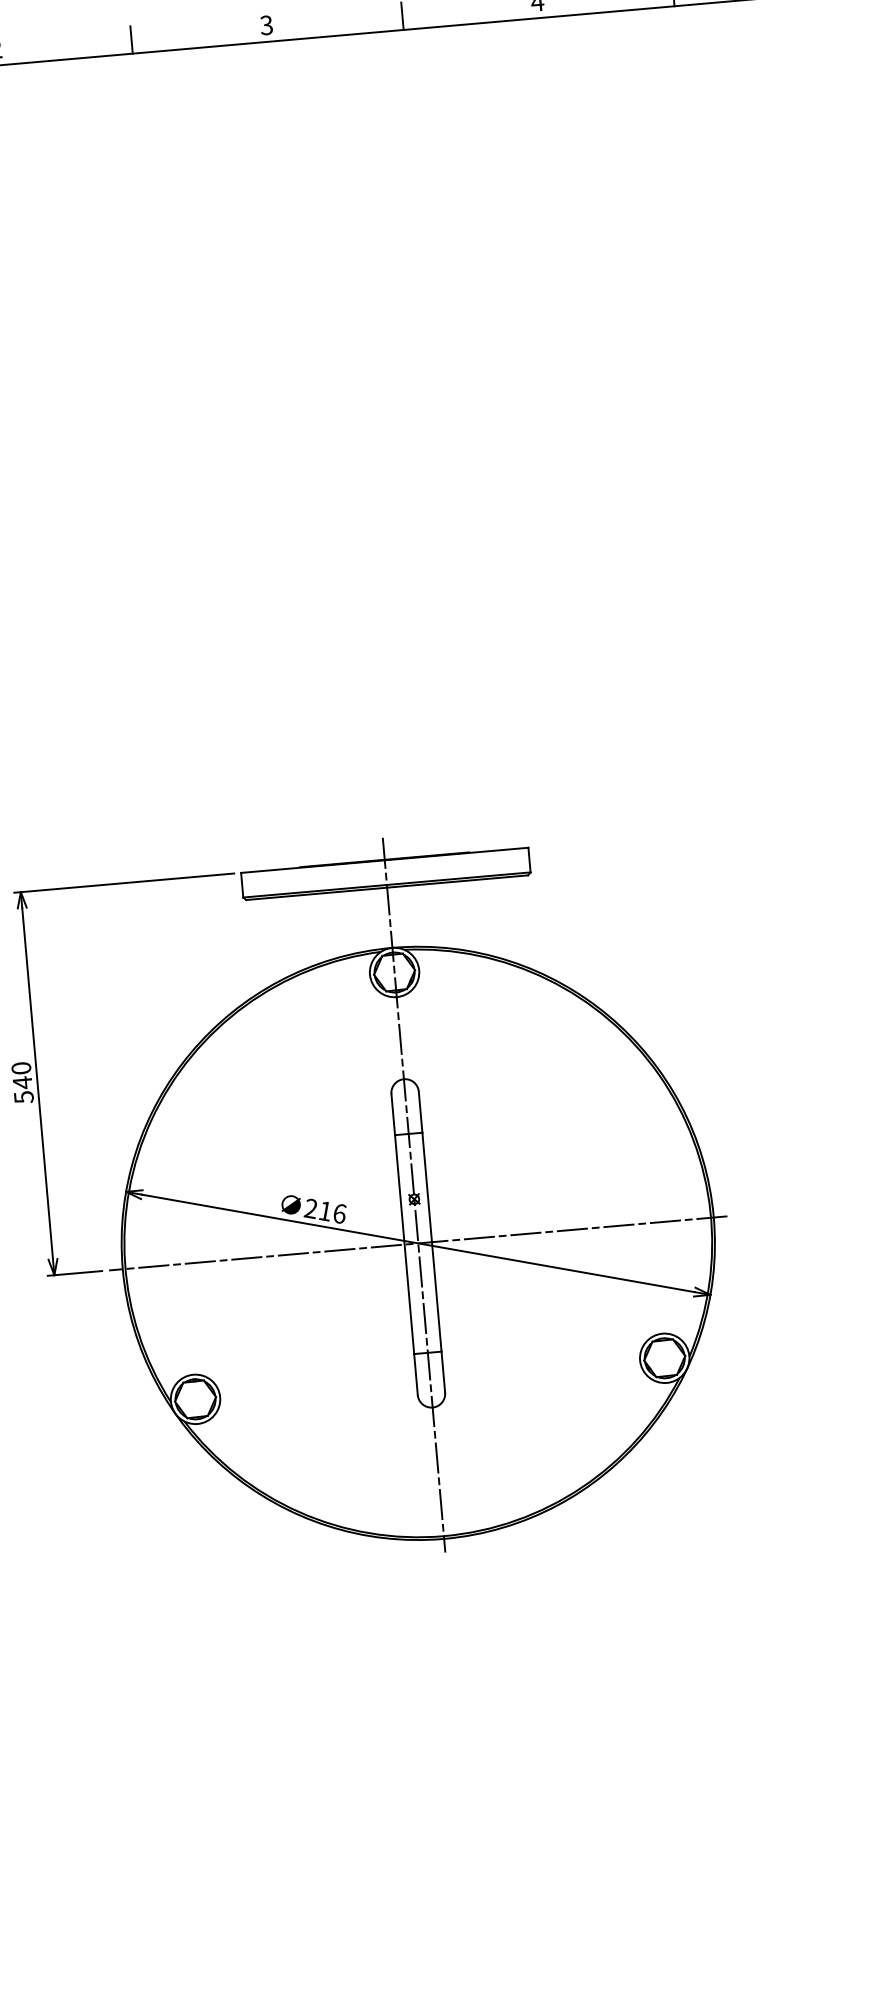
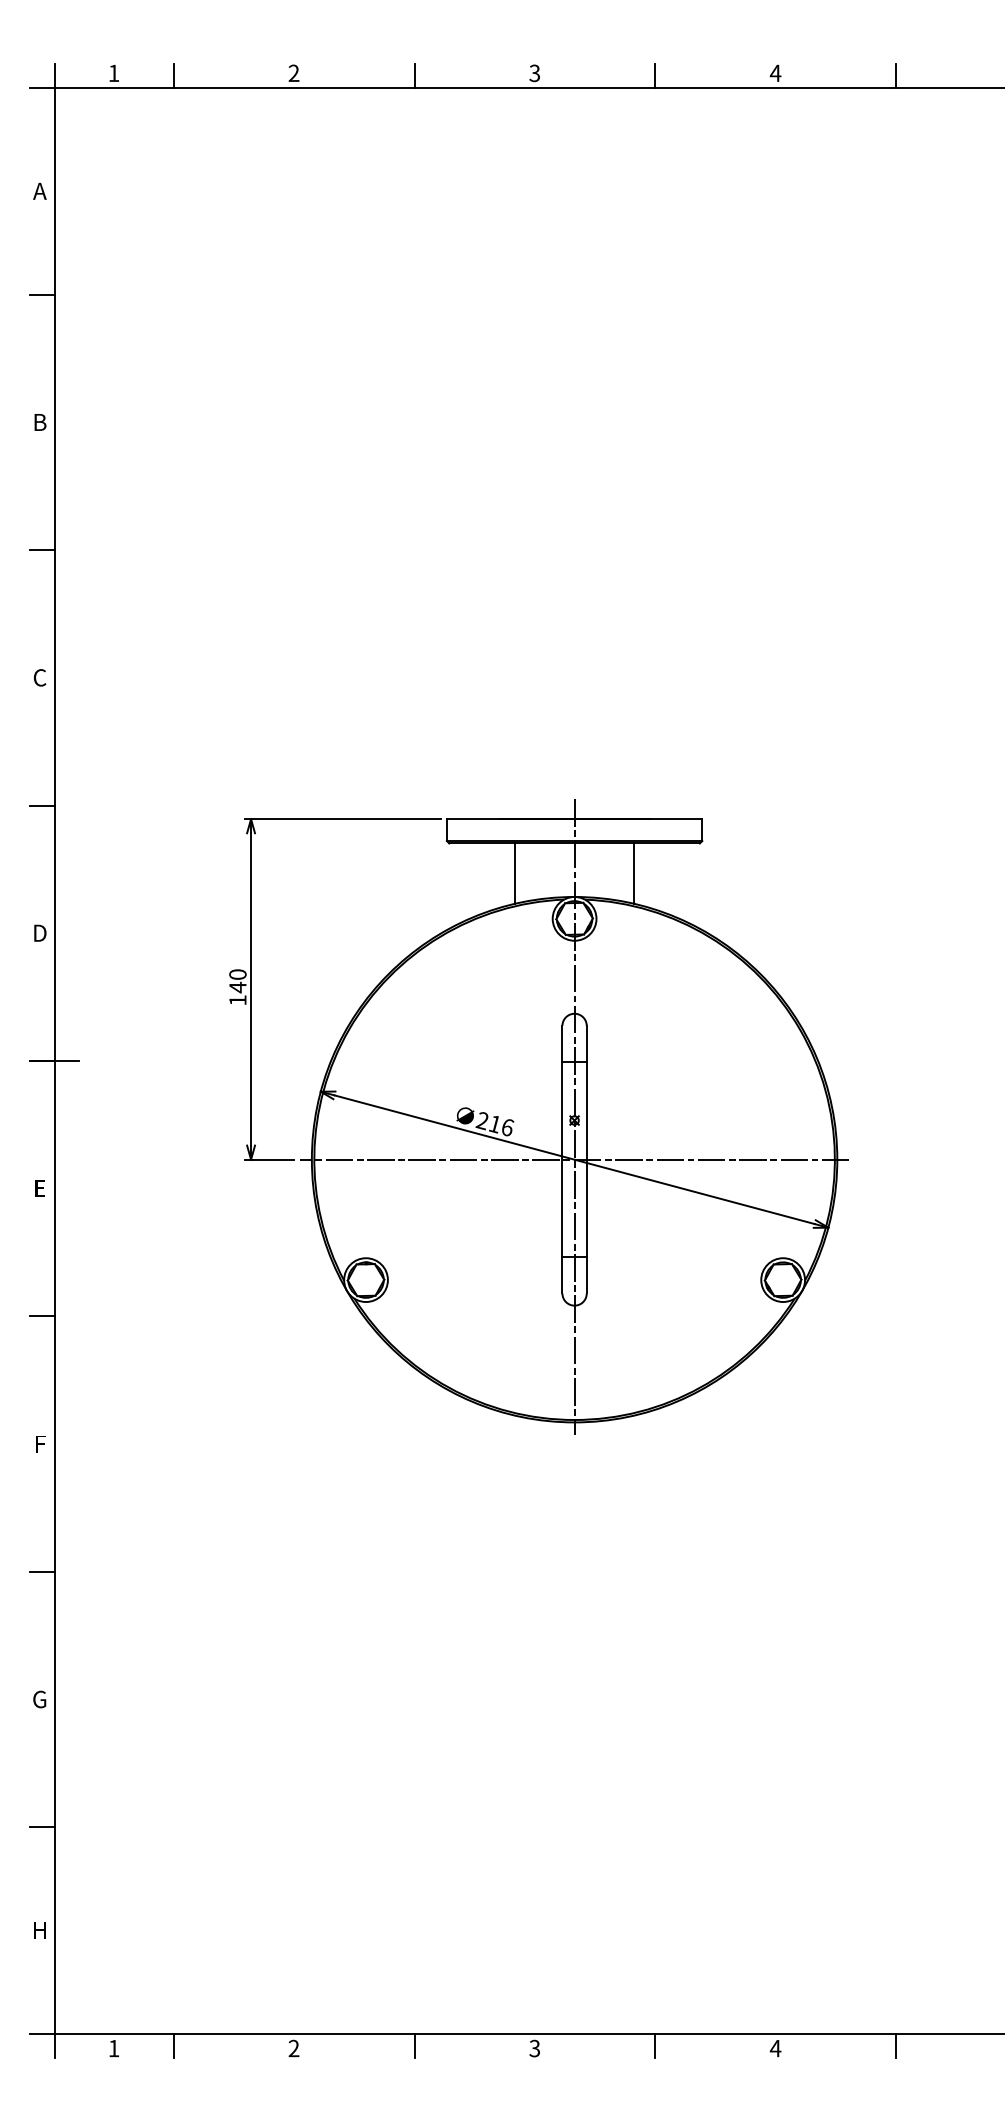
line: (456, 915) -> (633, 873), added
line: (323, 927) -> (515, 873), added
text: (23, 1097) -> (237, 1000), 540 -> 140

